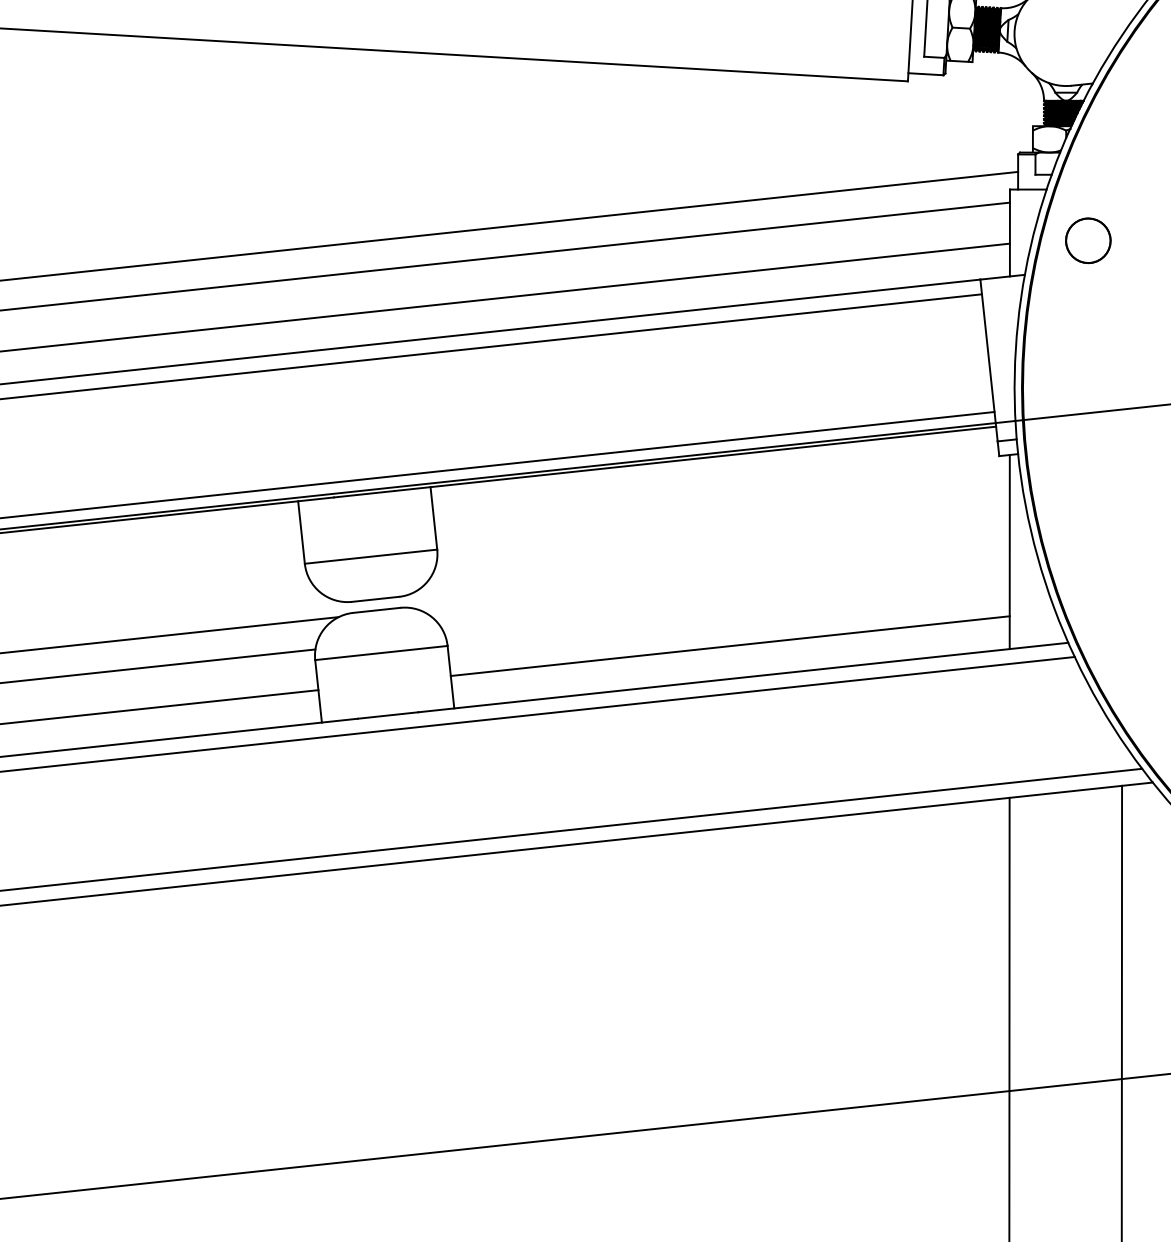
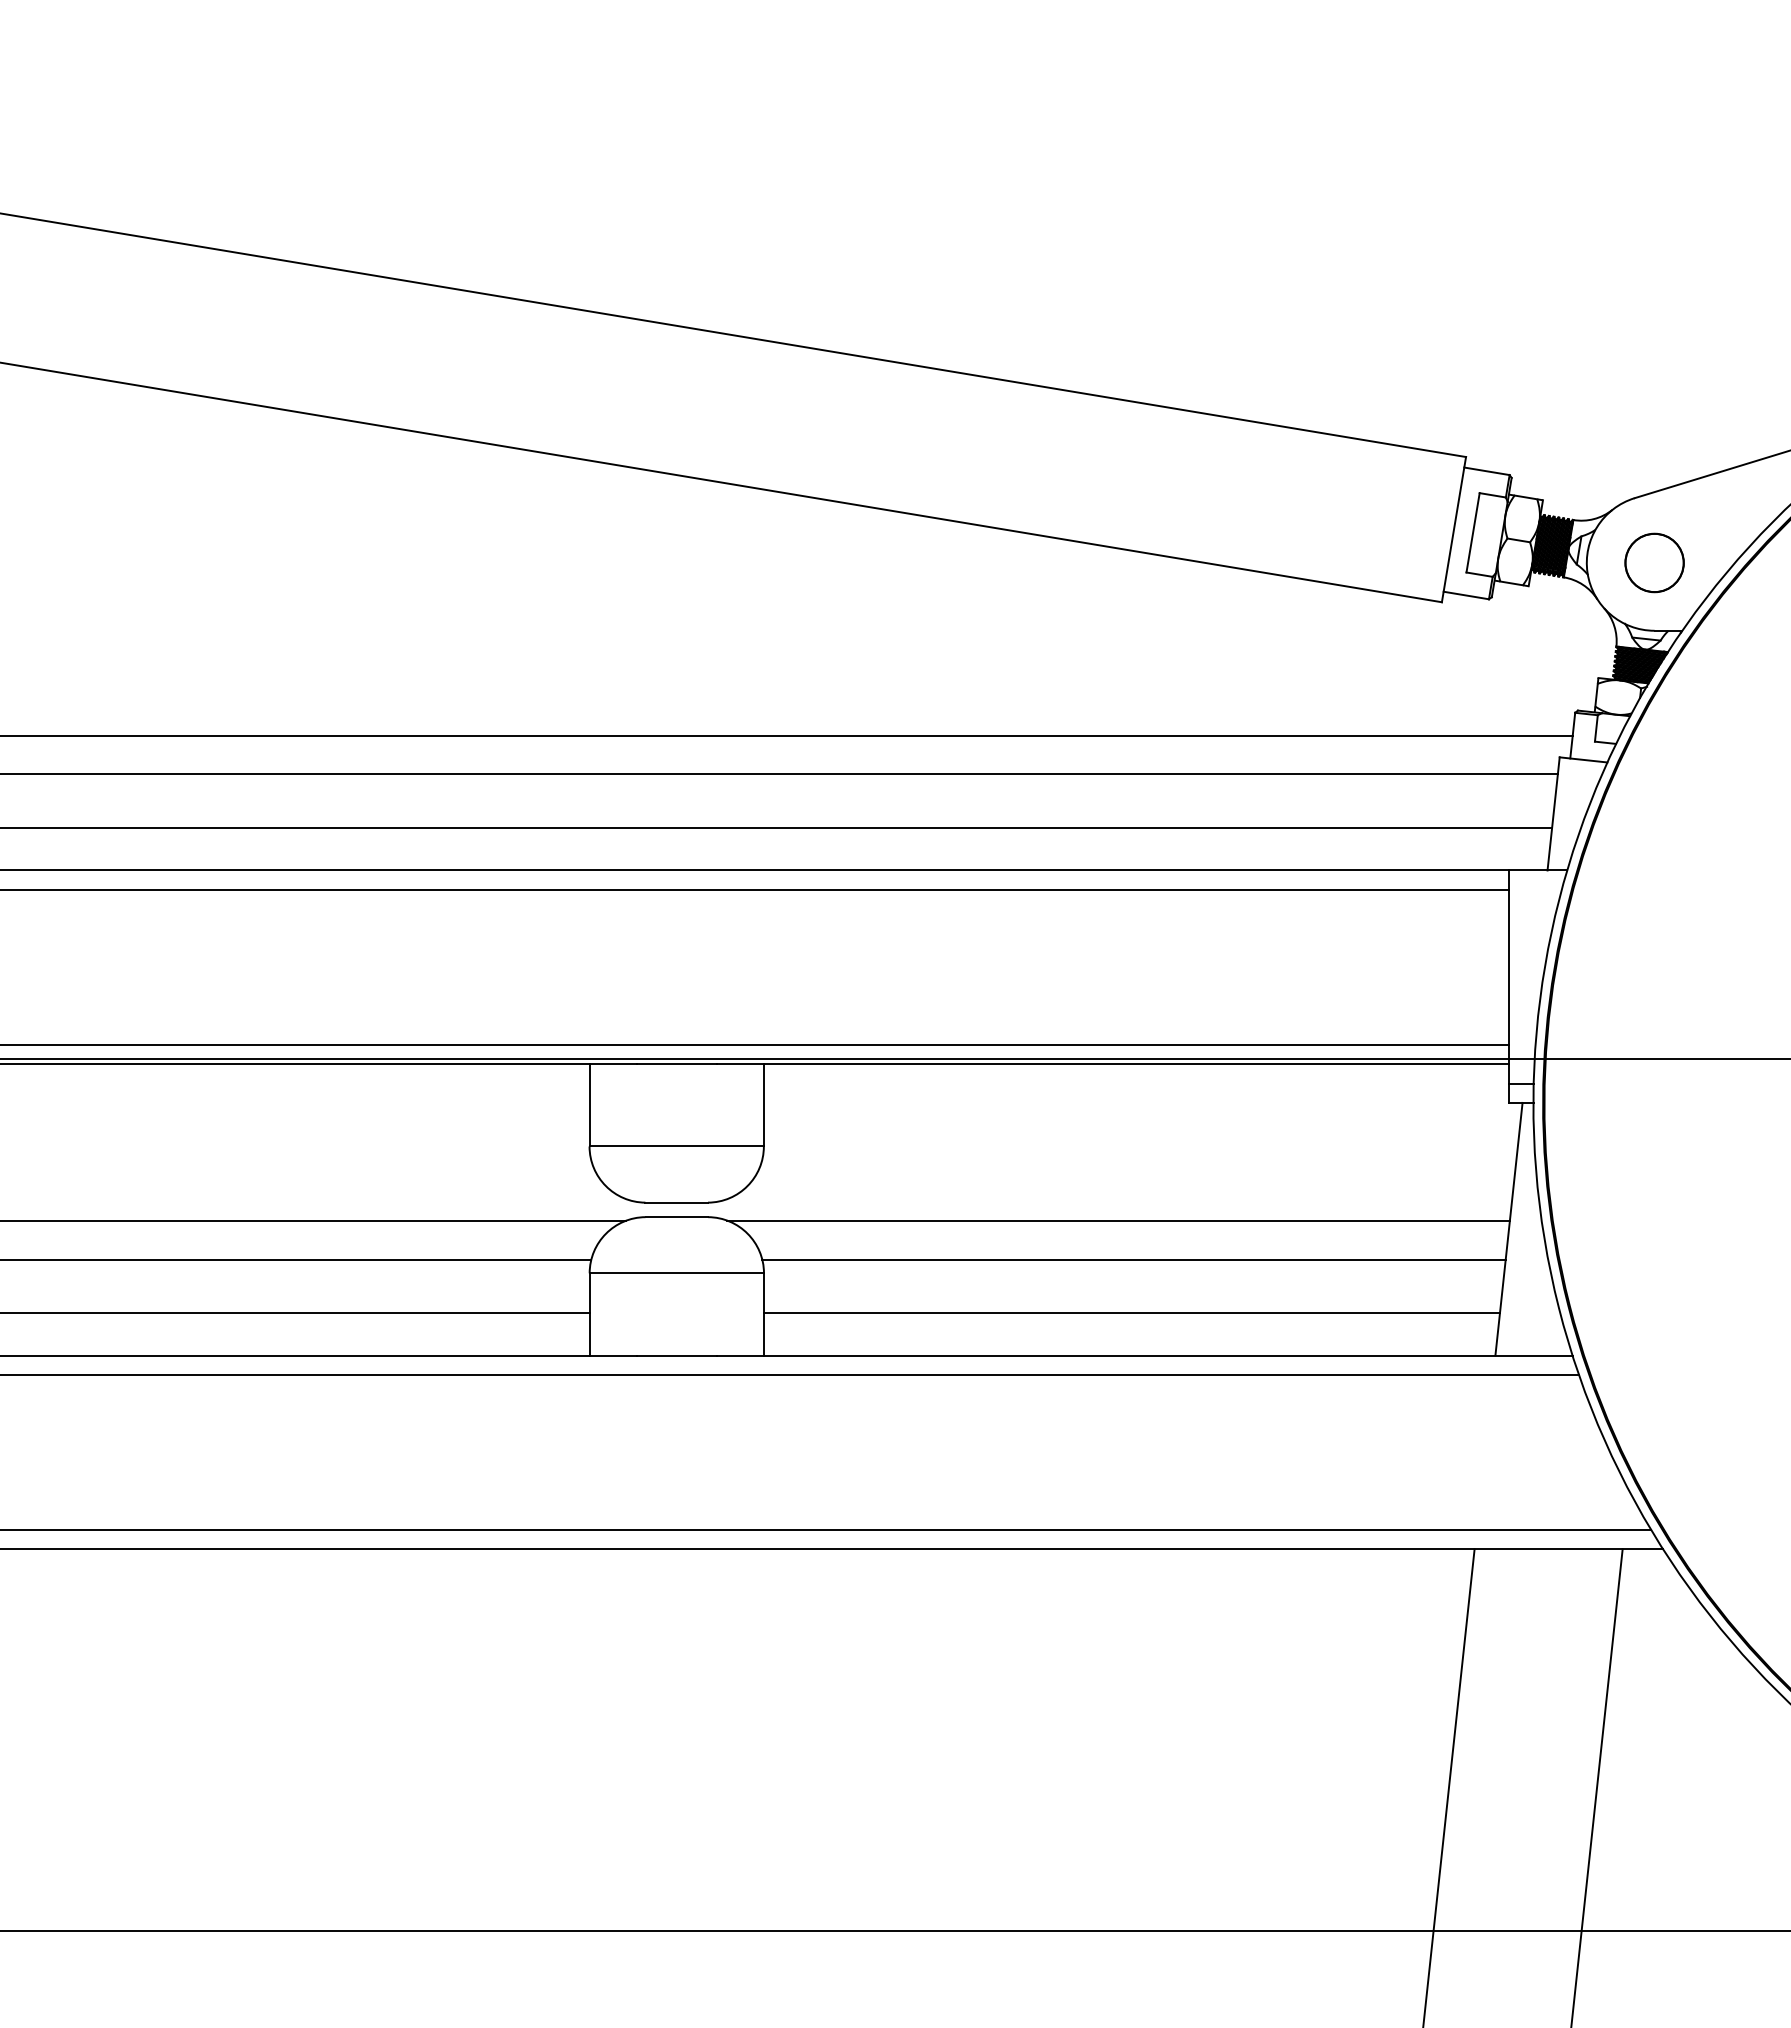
part: (1088, 240) -> (1654, 562), moved
line: (712, 577) -> (1118, 1220), added
line: (727, 605) -> (1133, 1259), added

